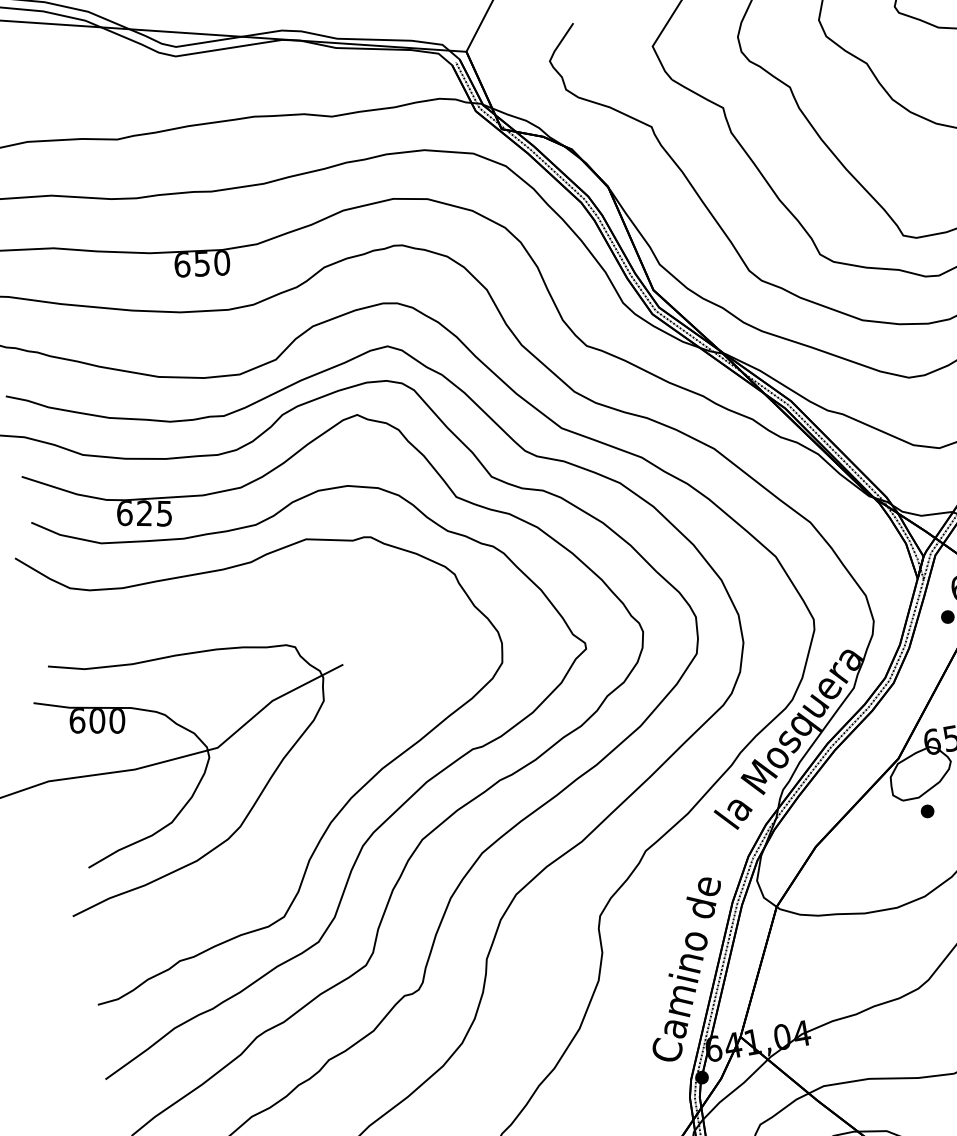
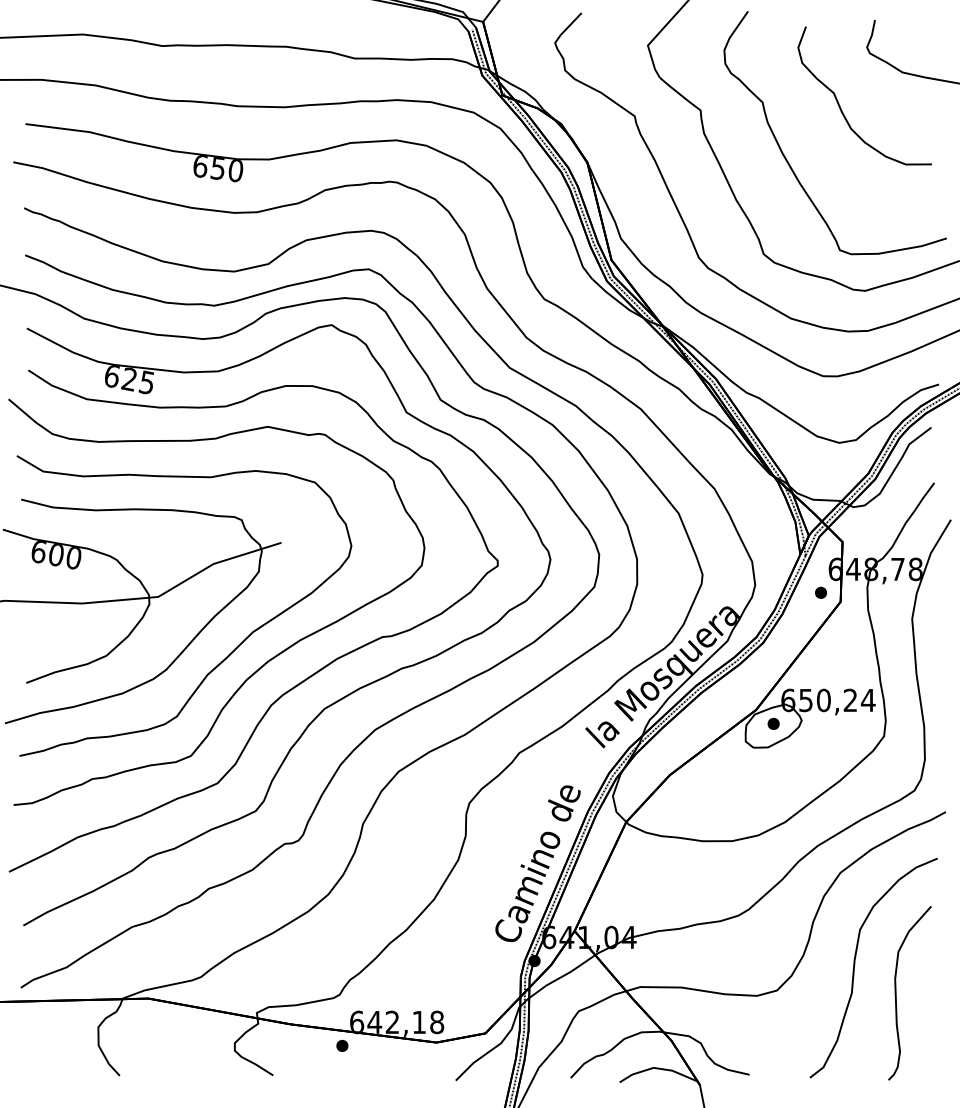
part: (308, 794) -> (231, 651), added
part: (927, 810) -> (773, 723), moved

